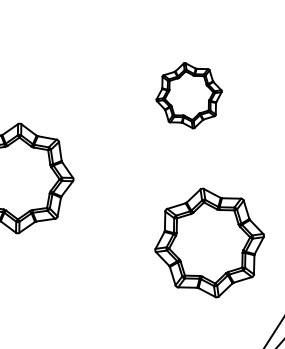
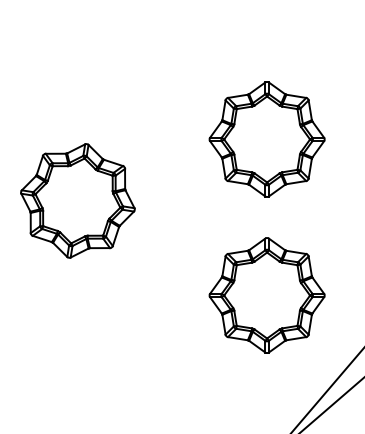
part: (188, 95) -> (266, 139), size x1.67

